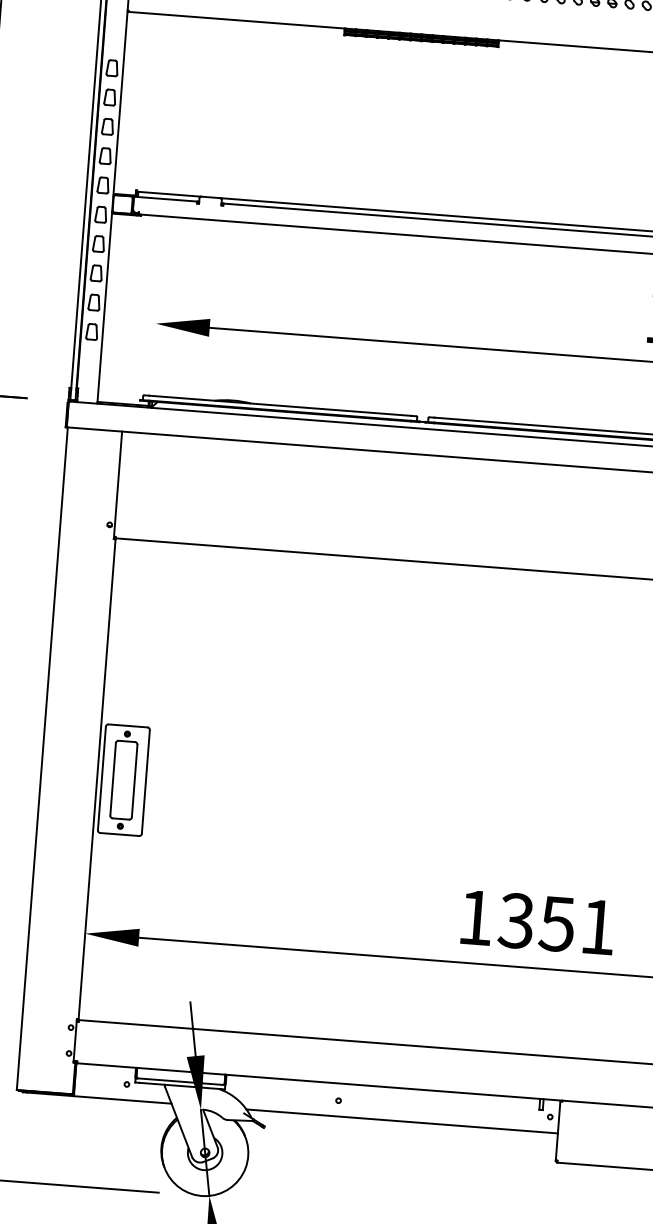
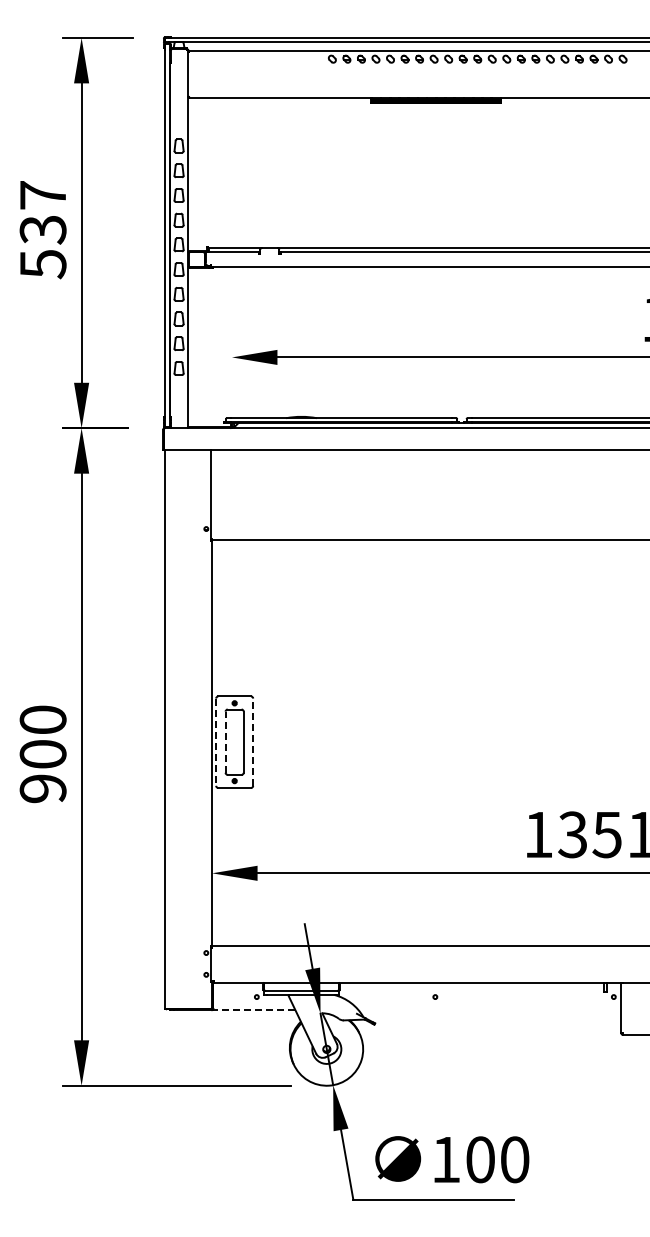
line: (102, 778) -> (216, 742), solid -> dashed
line: (112, 779) -> (225, 742), solid -> dashed
line: (146, 782) -> (253, 742), solid -> dashed
line: (121, 1100) -> (253, 1010), solid -> dashed
line: (401, 1121) -> (489, 1010), removed

